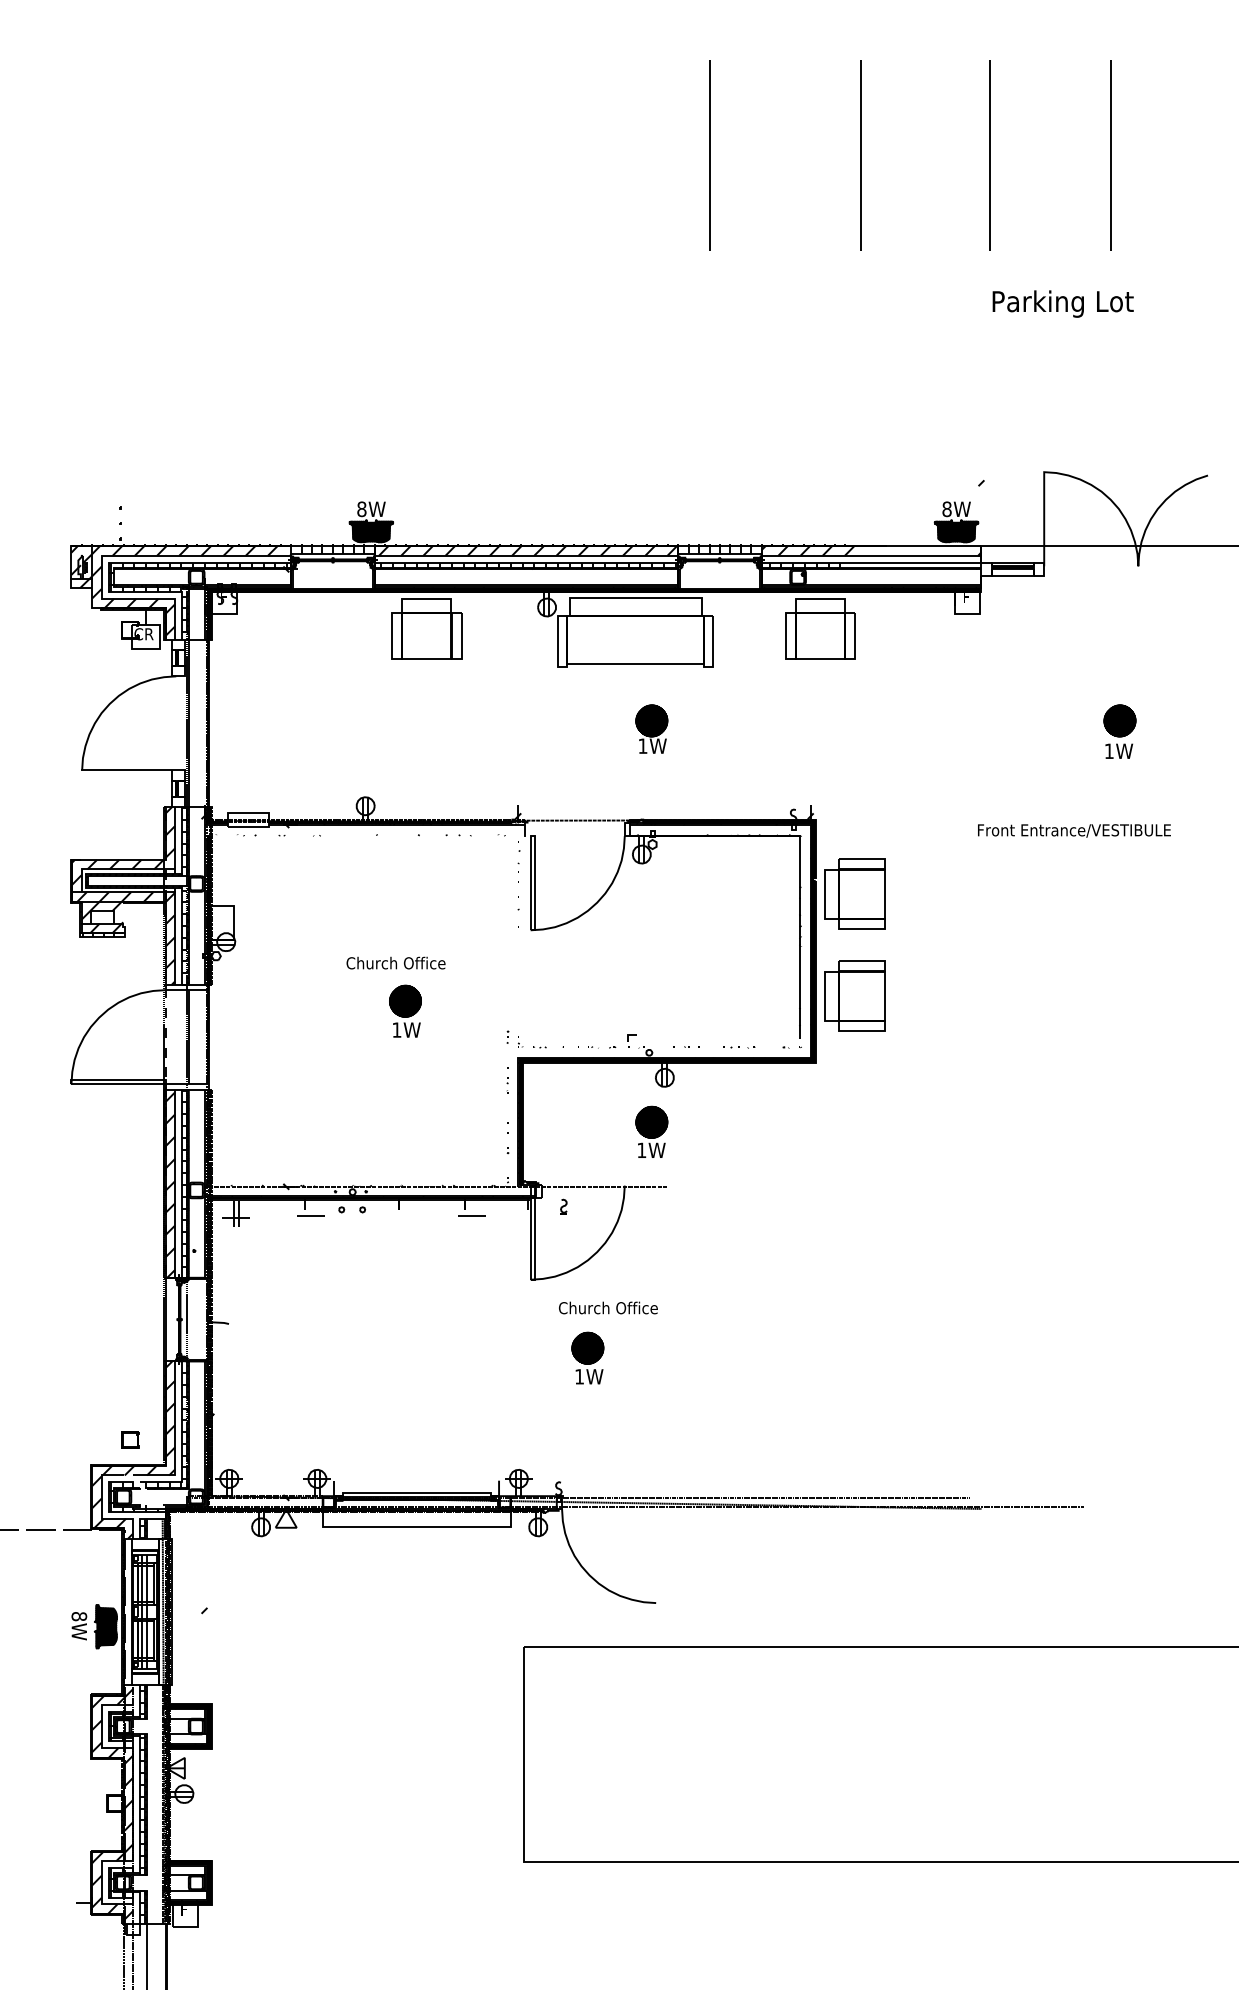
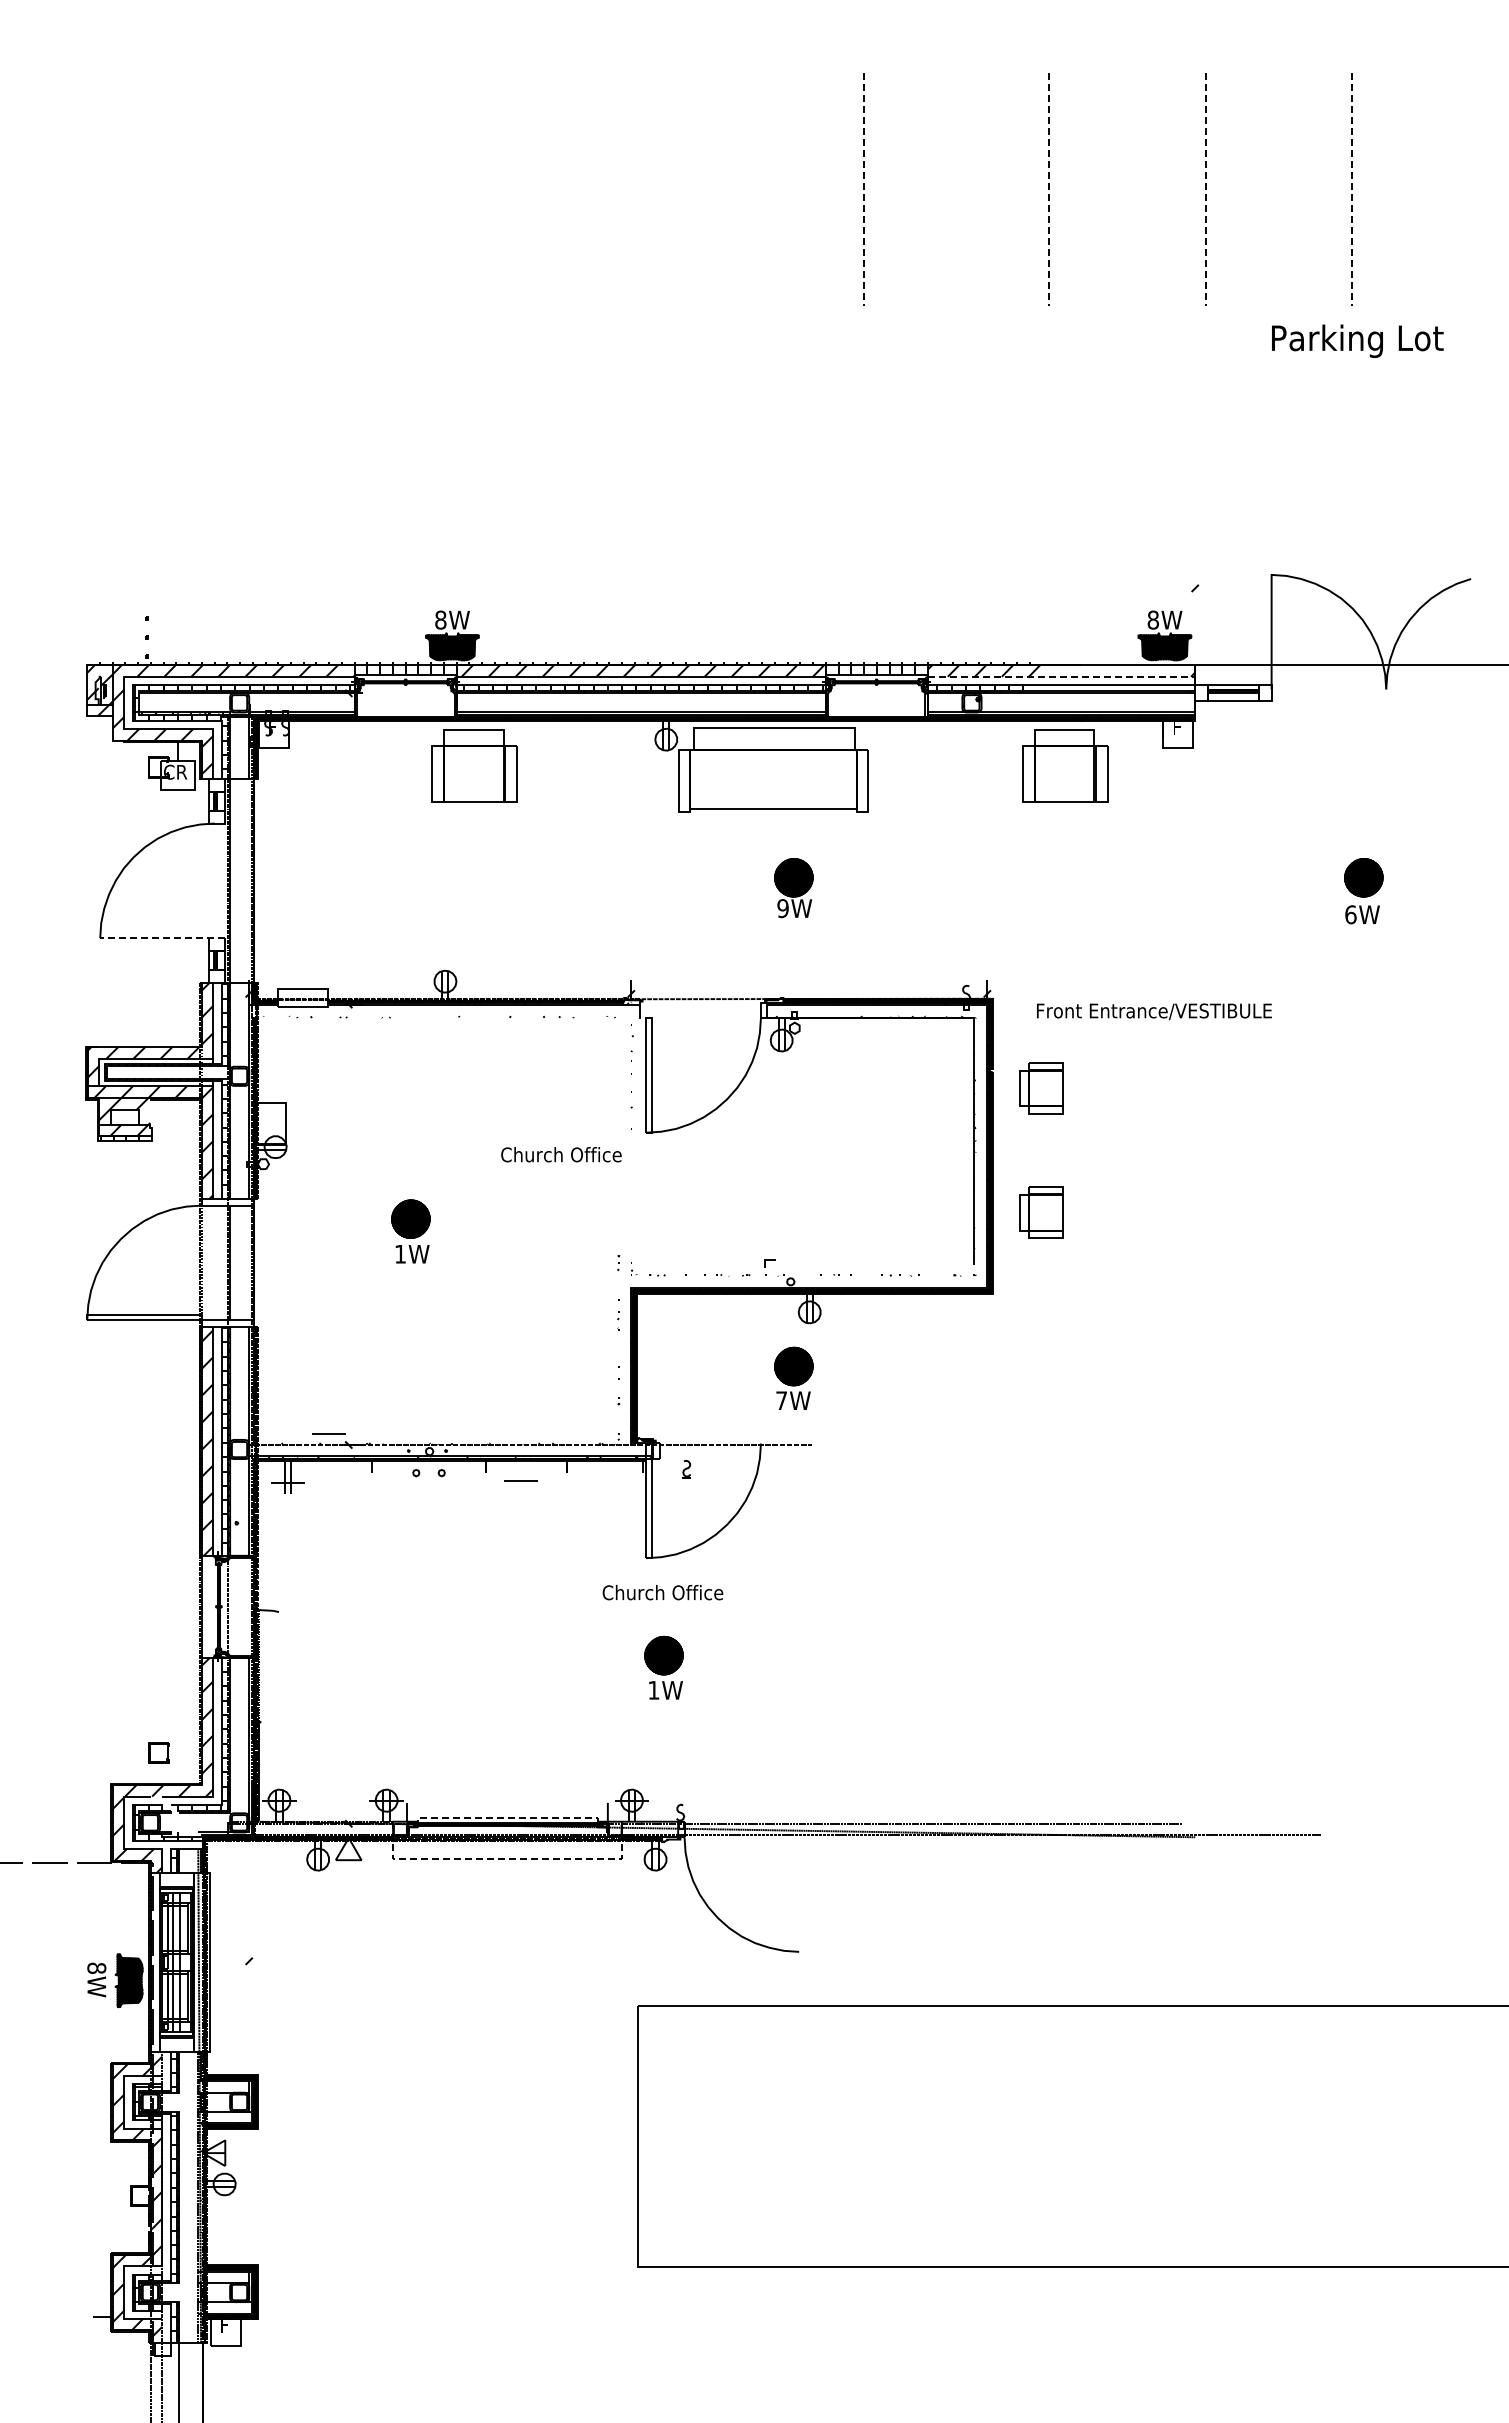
line: (709, 155) -> (864, 189), solid -> dashed
line: (860, 155) -> (1048, 189), solid -> dashed
line: (989, 155) -> (1205, 189), solid -> dashed
line: (1110, 155) -> (1352, 189), solid -> dashed
text: (1063, 303) -> (1357, 340), moved
line: (871, 555) -> (1061, 676), solid -> dashed
part: (427, 628) -> (474, 765), moved
part: (820, 628) -> (1065, 765), moved
text: (642, 746) -> (782, 908), 1W -> 9W
text: (1108, 751) -> (1350, 914), 1W -> 6W
line: (133, 770) -> (162, 938), solid -> dashed
text: (1074, 830) -> (1154, 1011), moved
part: (855, 893) -> (1041, 1088), size x0.6
text: (396, 962) -> (561, 1154), moved
part: (855, 995) -> (1041, 1212), size x0.6
part: (405, 1011) -> (410, 1231), moved
text: (641, 1150) -> (781, 1400), 1W -> 7W
line: (310, 1215) -> (328, 1433), moved
line: (471, 1215) -> (520, 1480), moved
text: (608, 1307) -> (662, 1592), moved
part: (587, 1358) -> (663, 1667), moved
line: (416, 1492) -> (507, 1817), solid -> dashed
line: (416, 1527) -> (507, 1859), solid -> dashed

